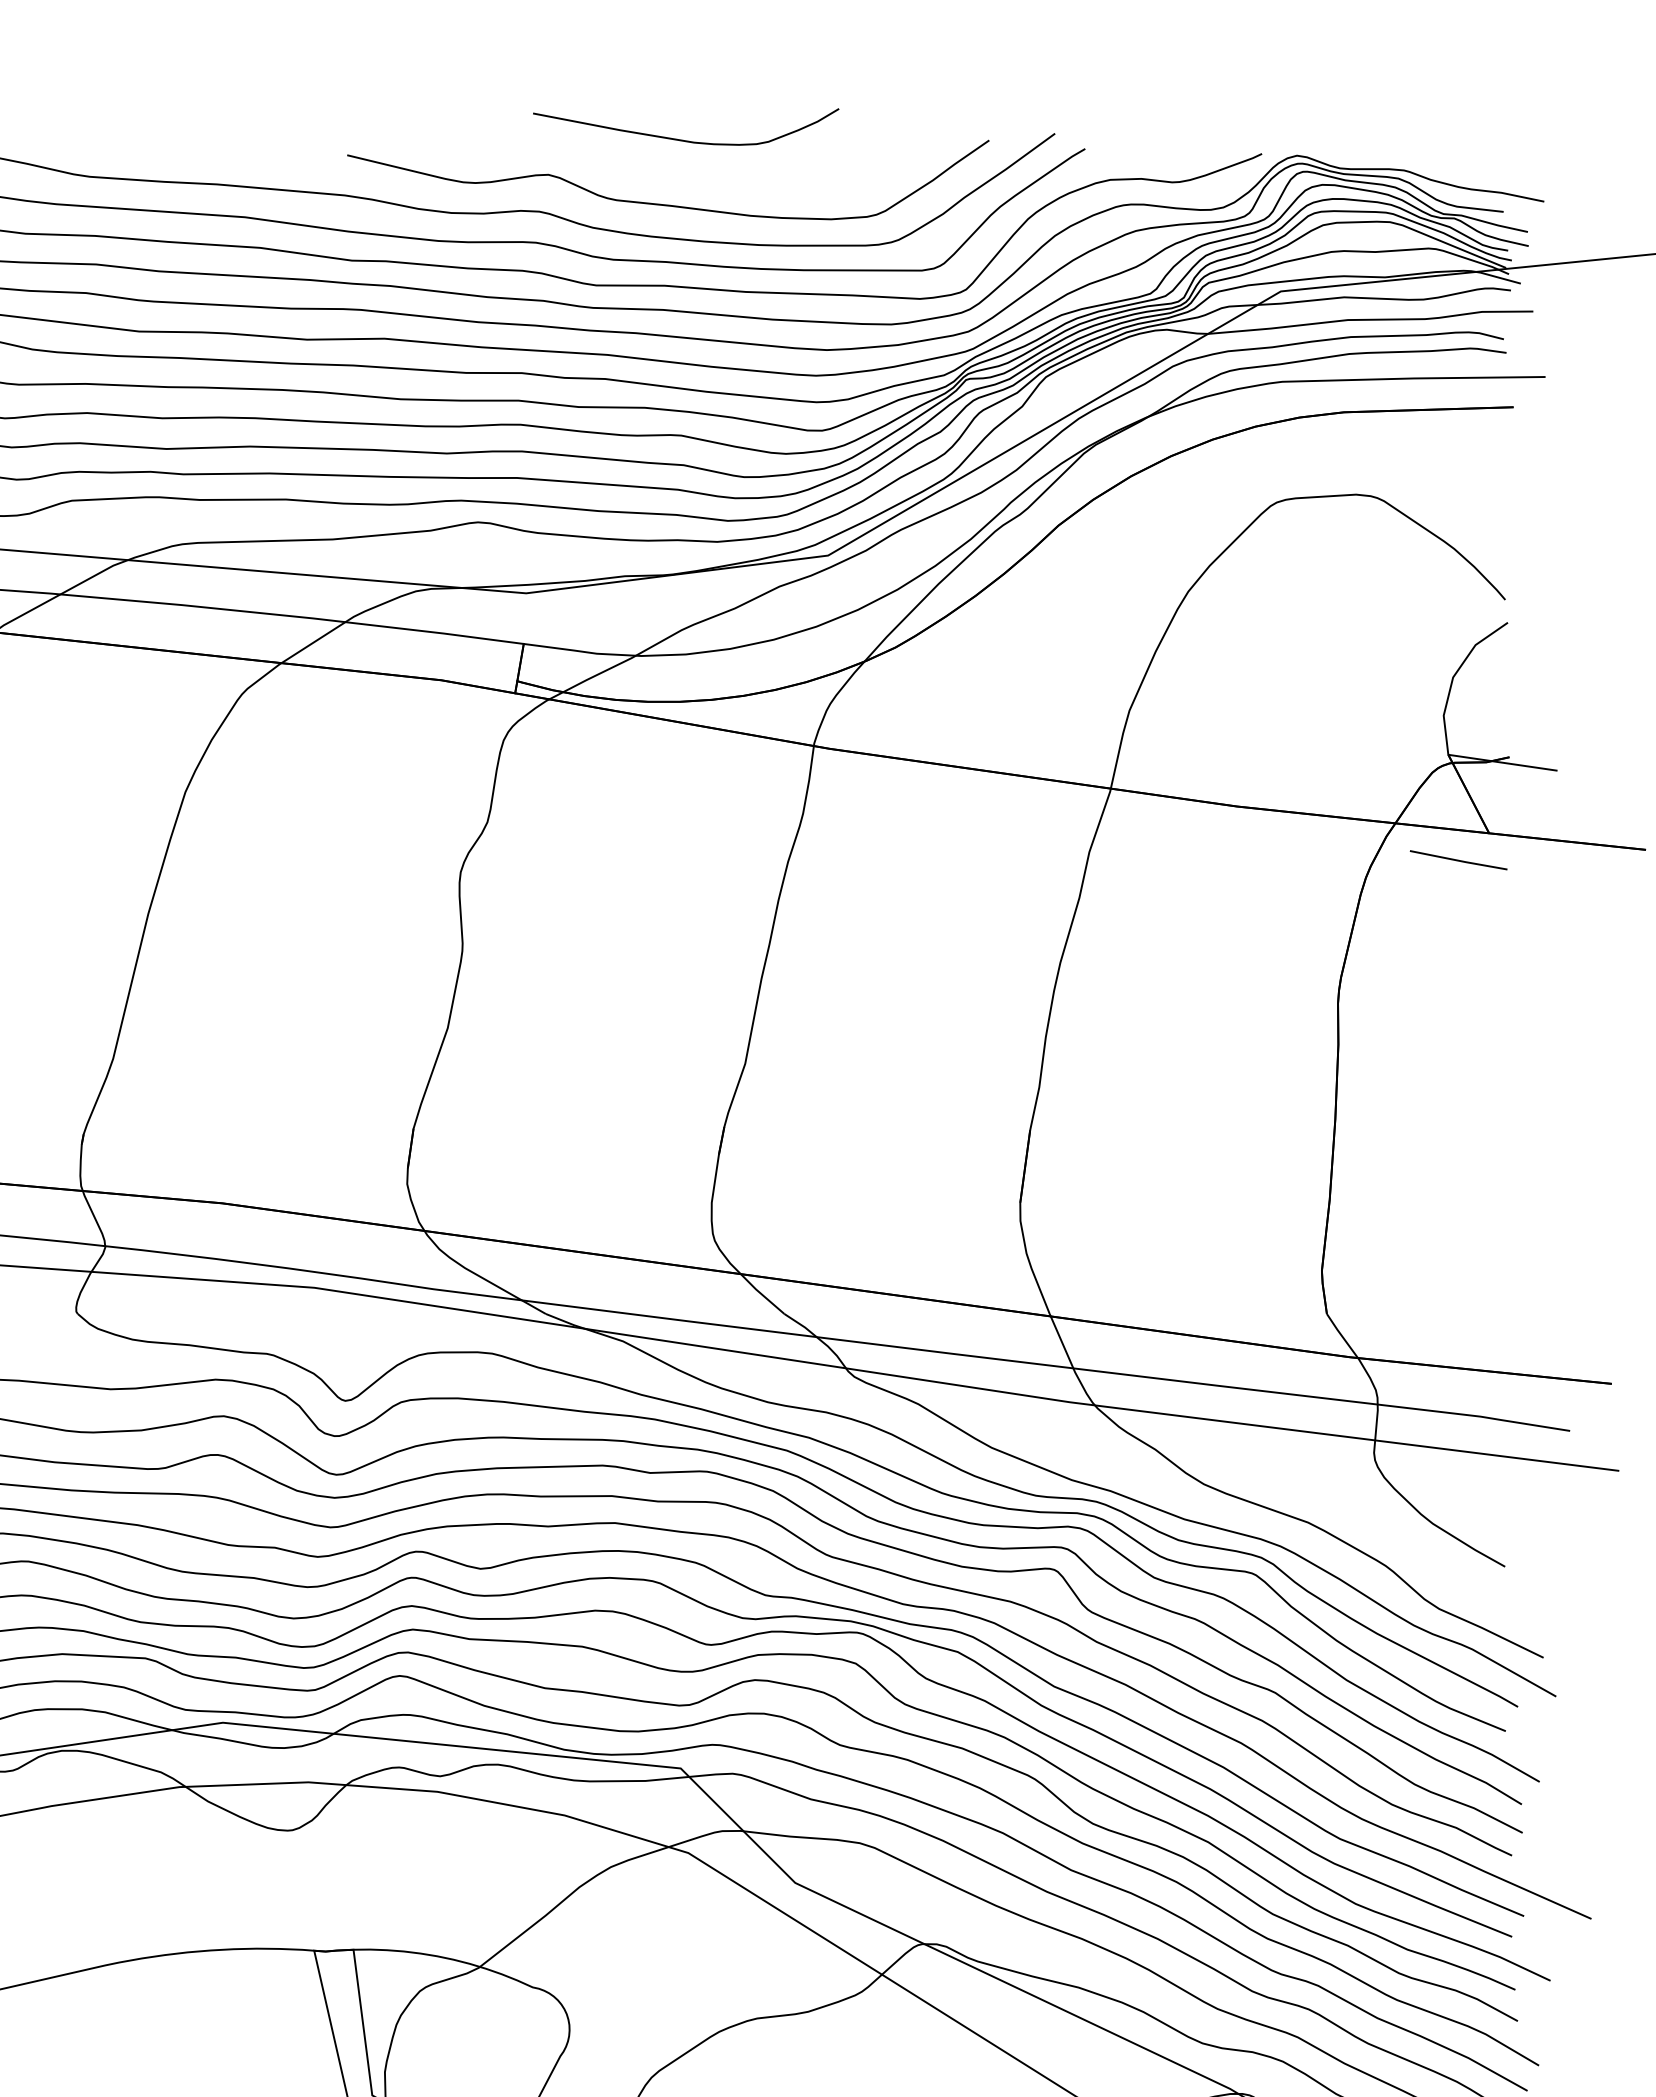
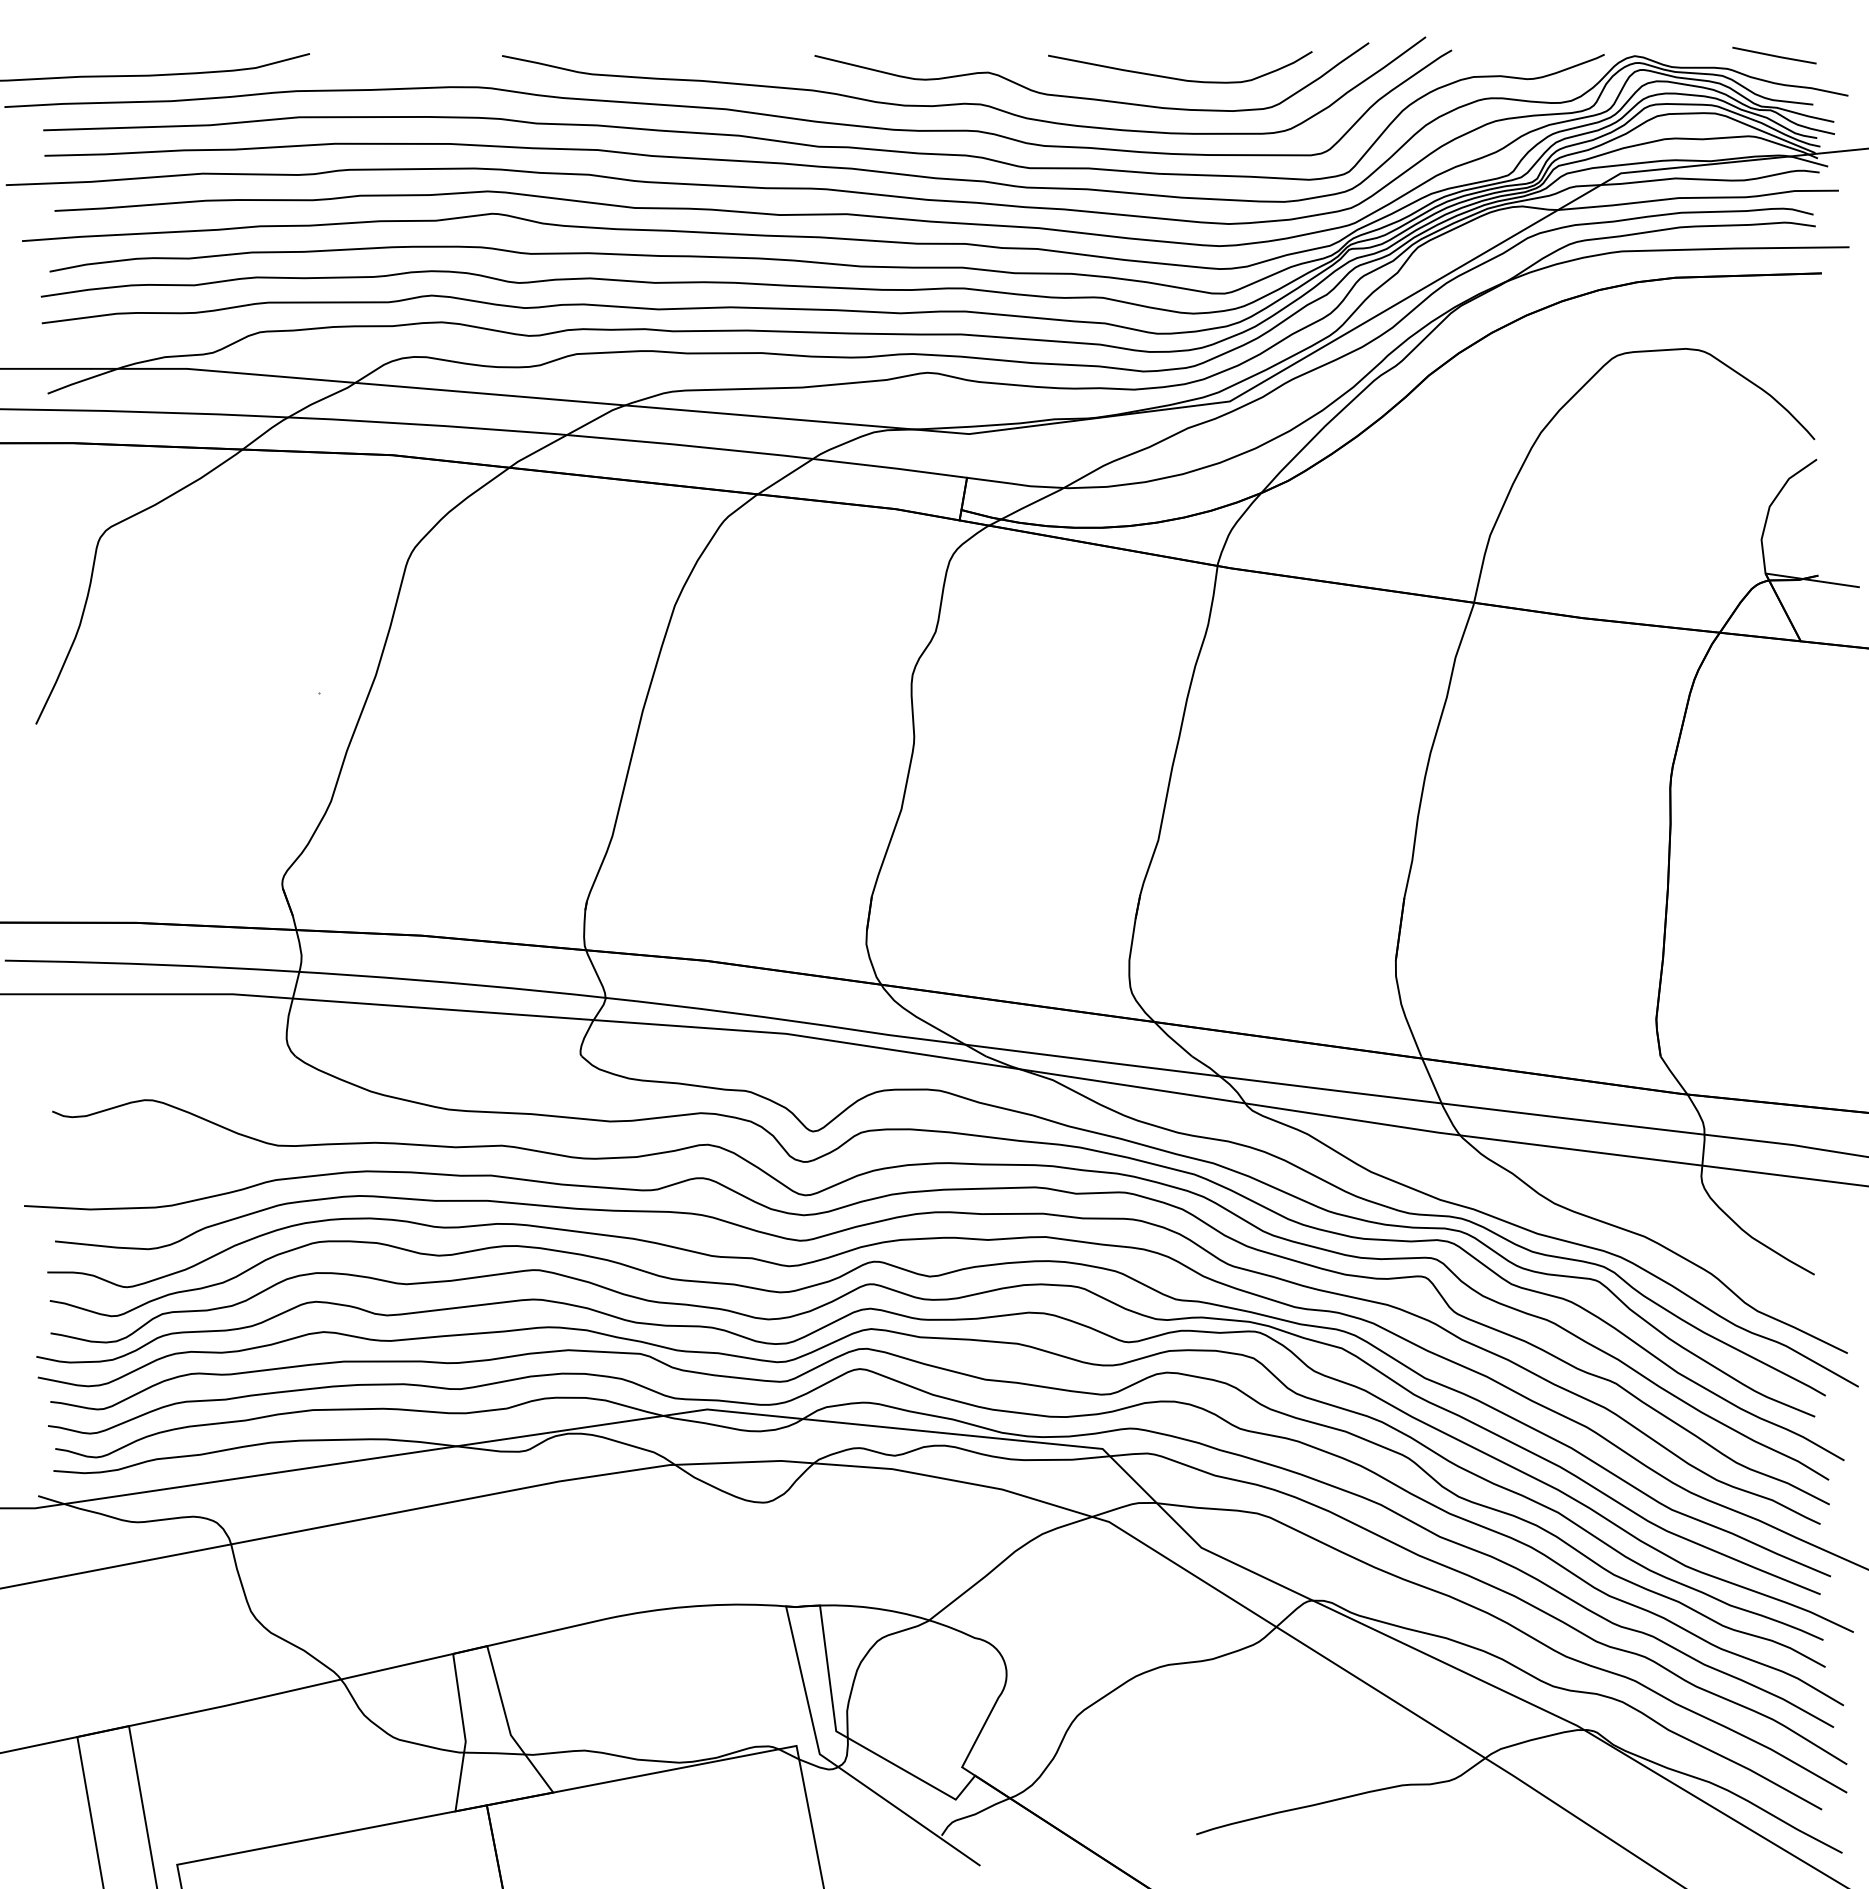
curve: (686, 139) -> (1180, 78), moved
line: (1458, 860) -> (1774, 55), moved

